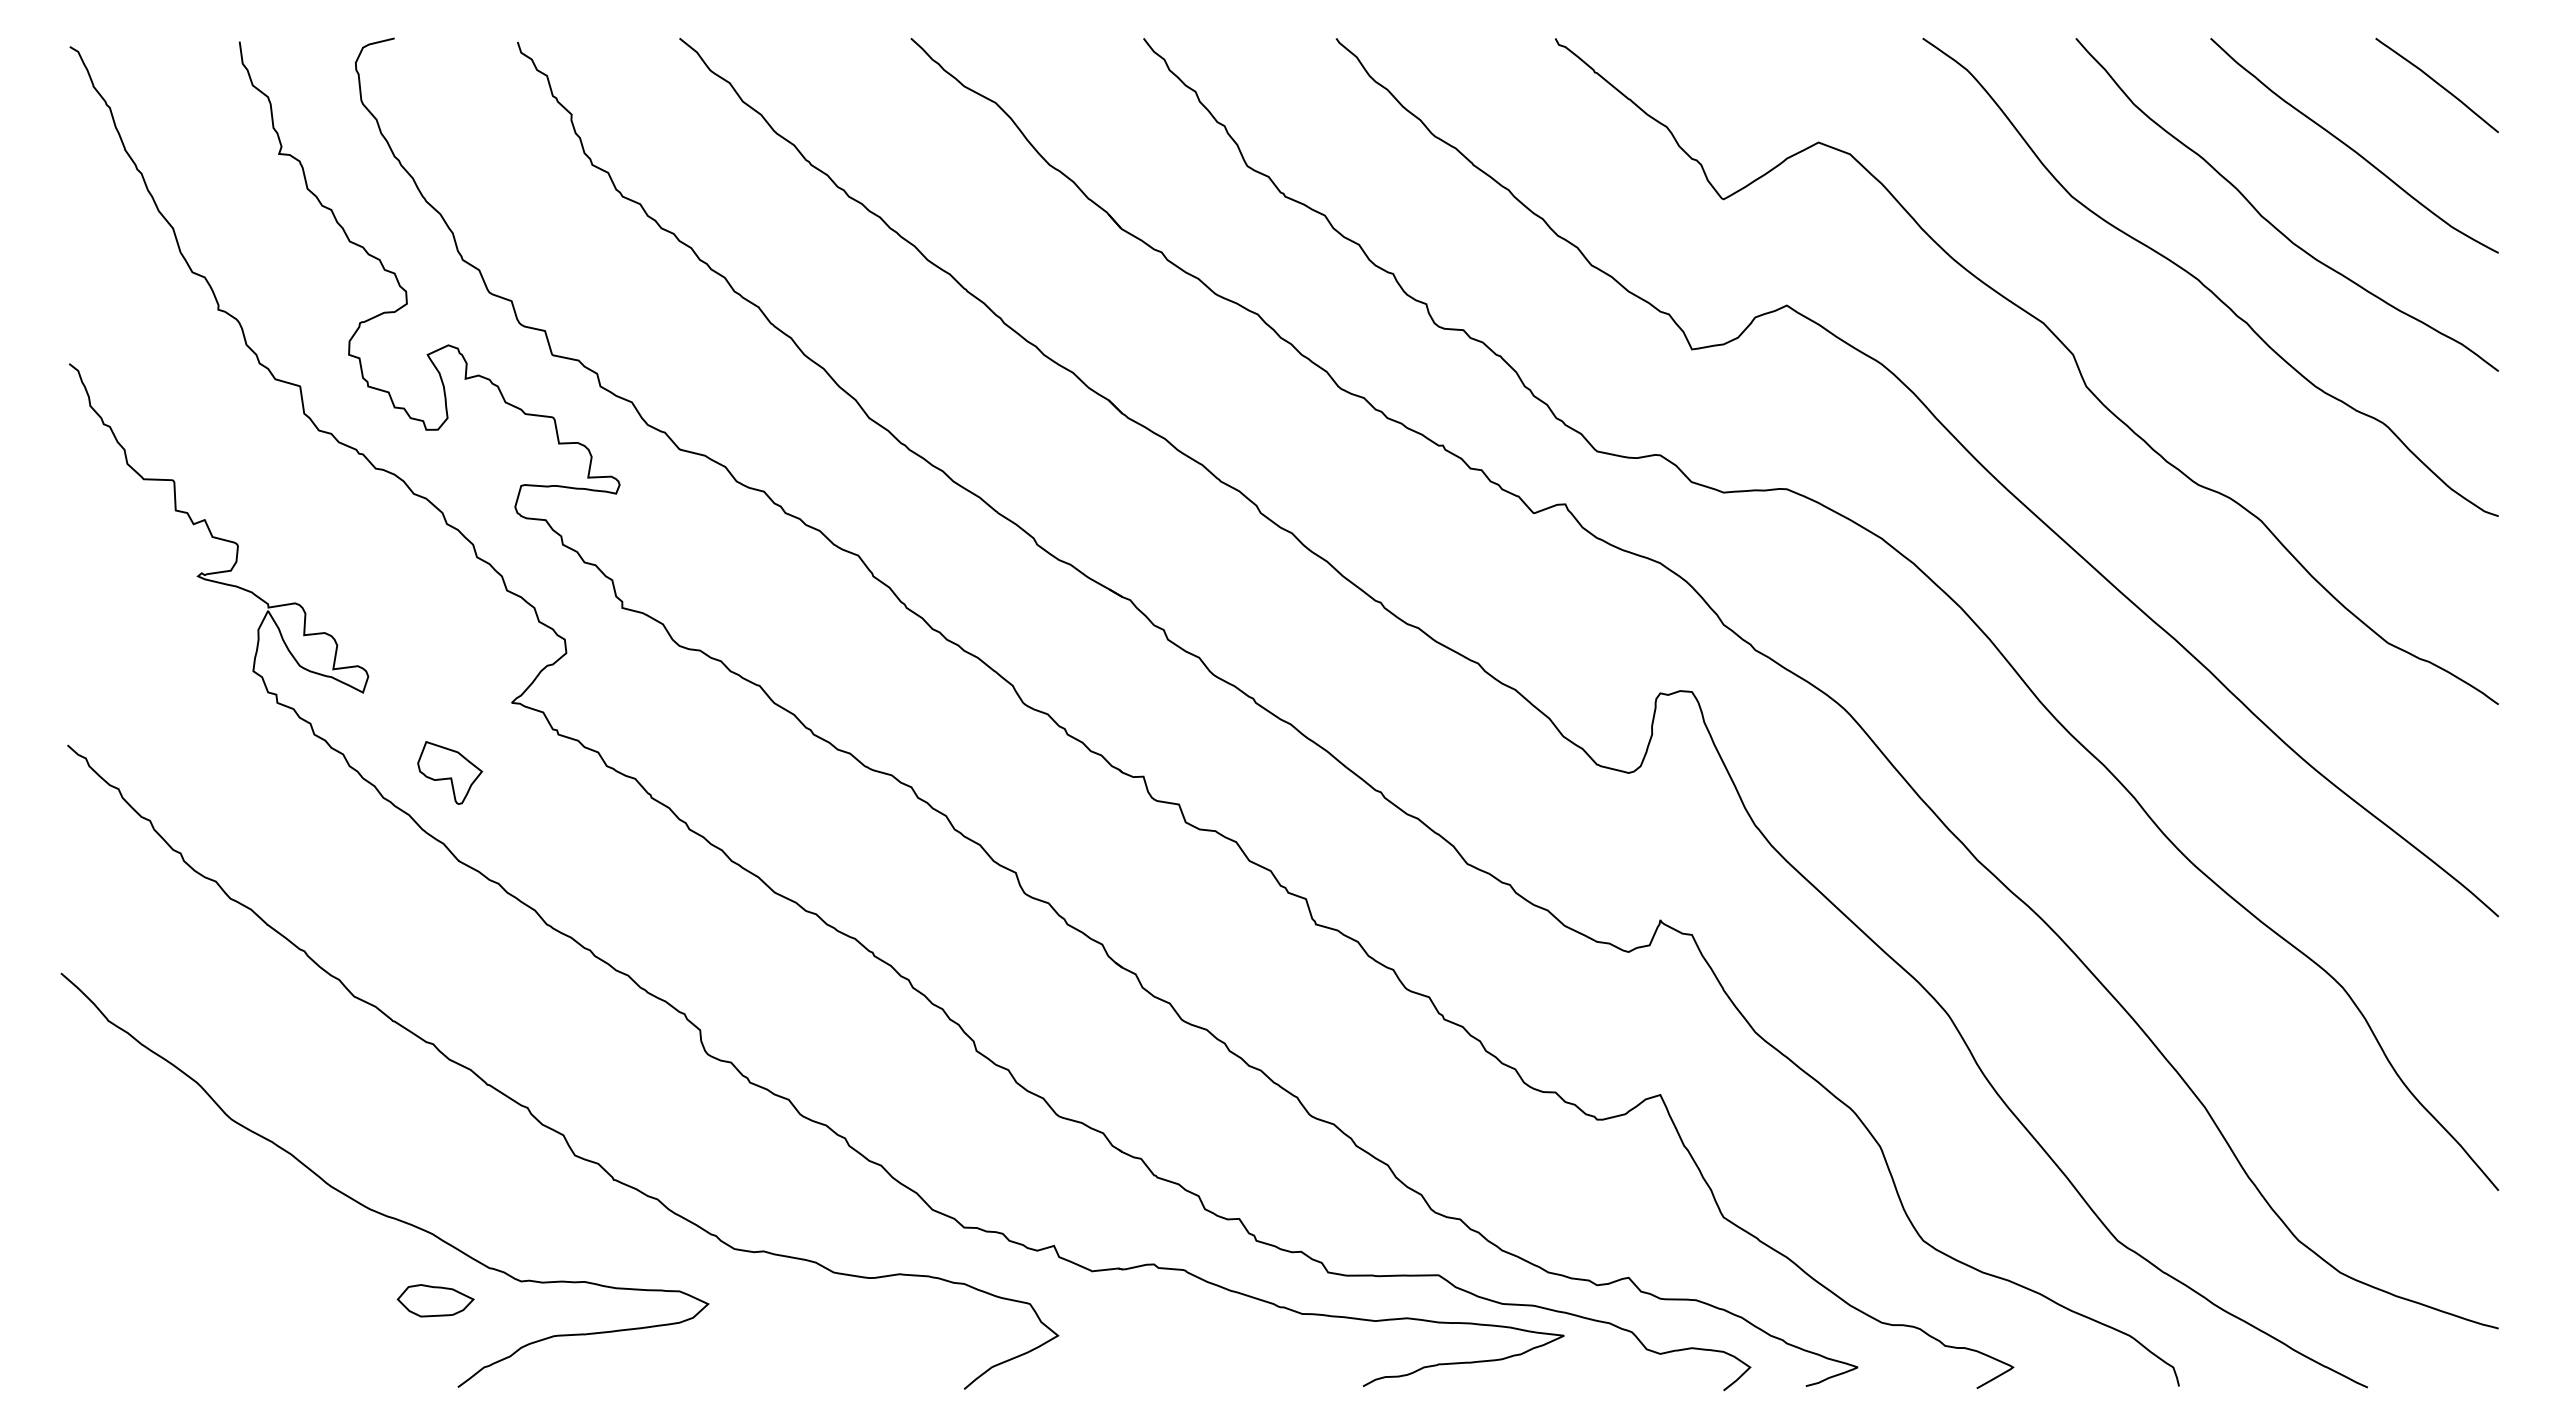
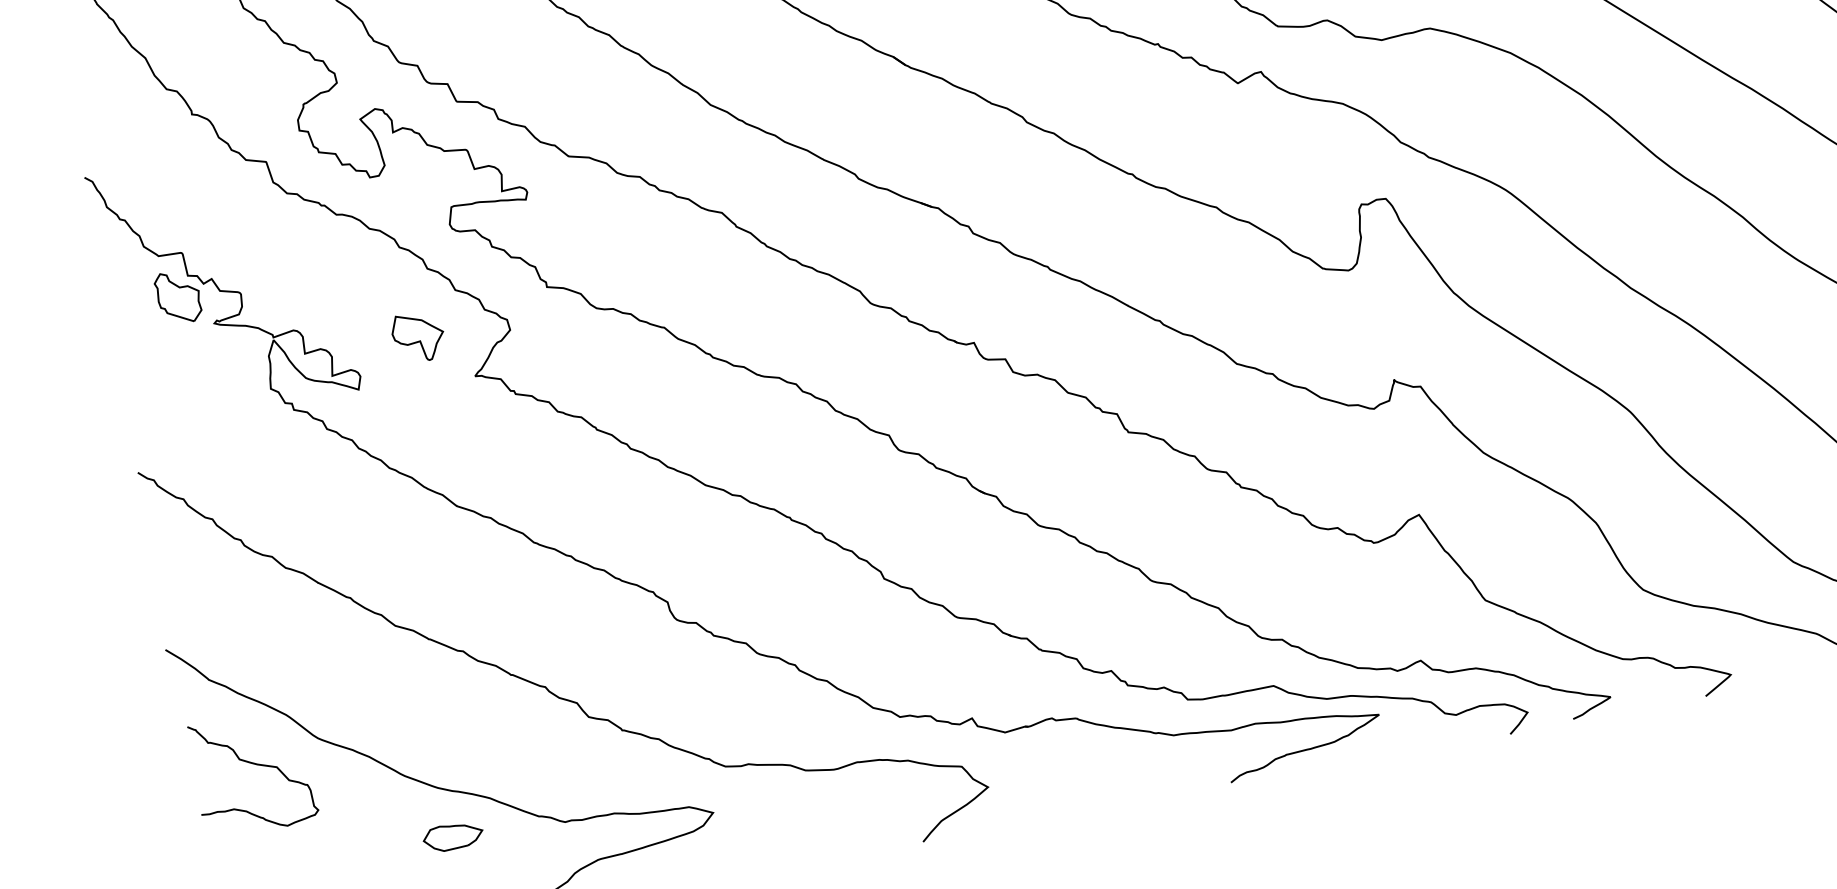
part: (158, 535) -> (178, 297), added
part: (450, 772) -> (418, 336), moved
curve: (145, 1137) -> (254, 764), added
part: (435, 1300) -> (453, 836), moved

